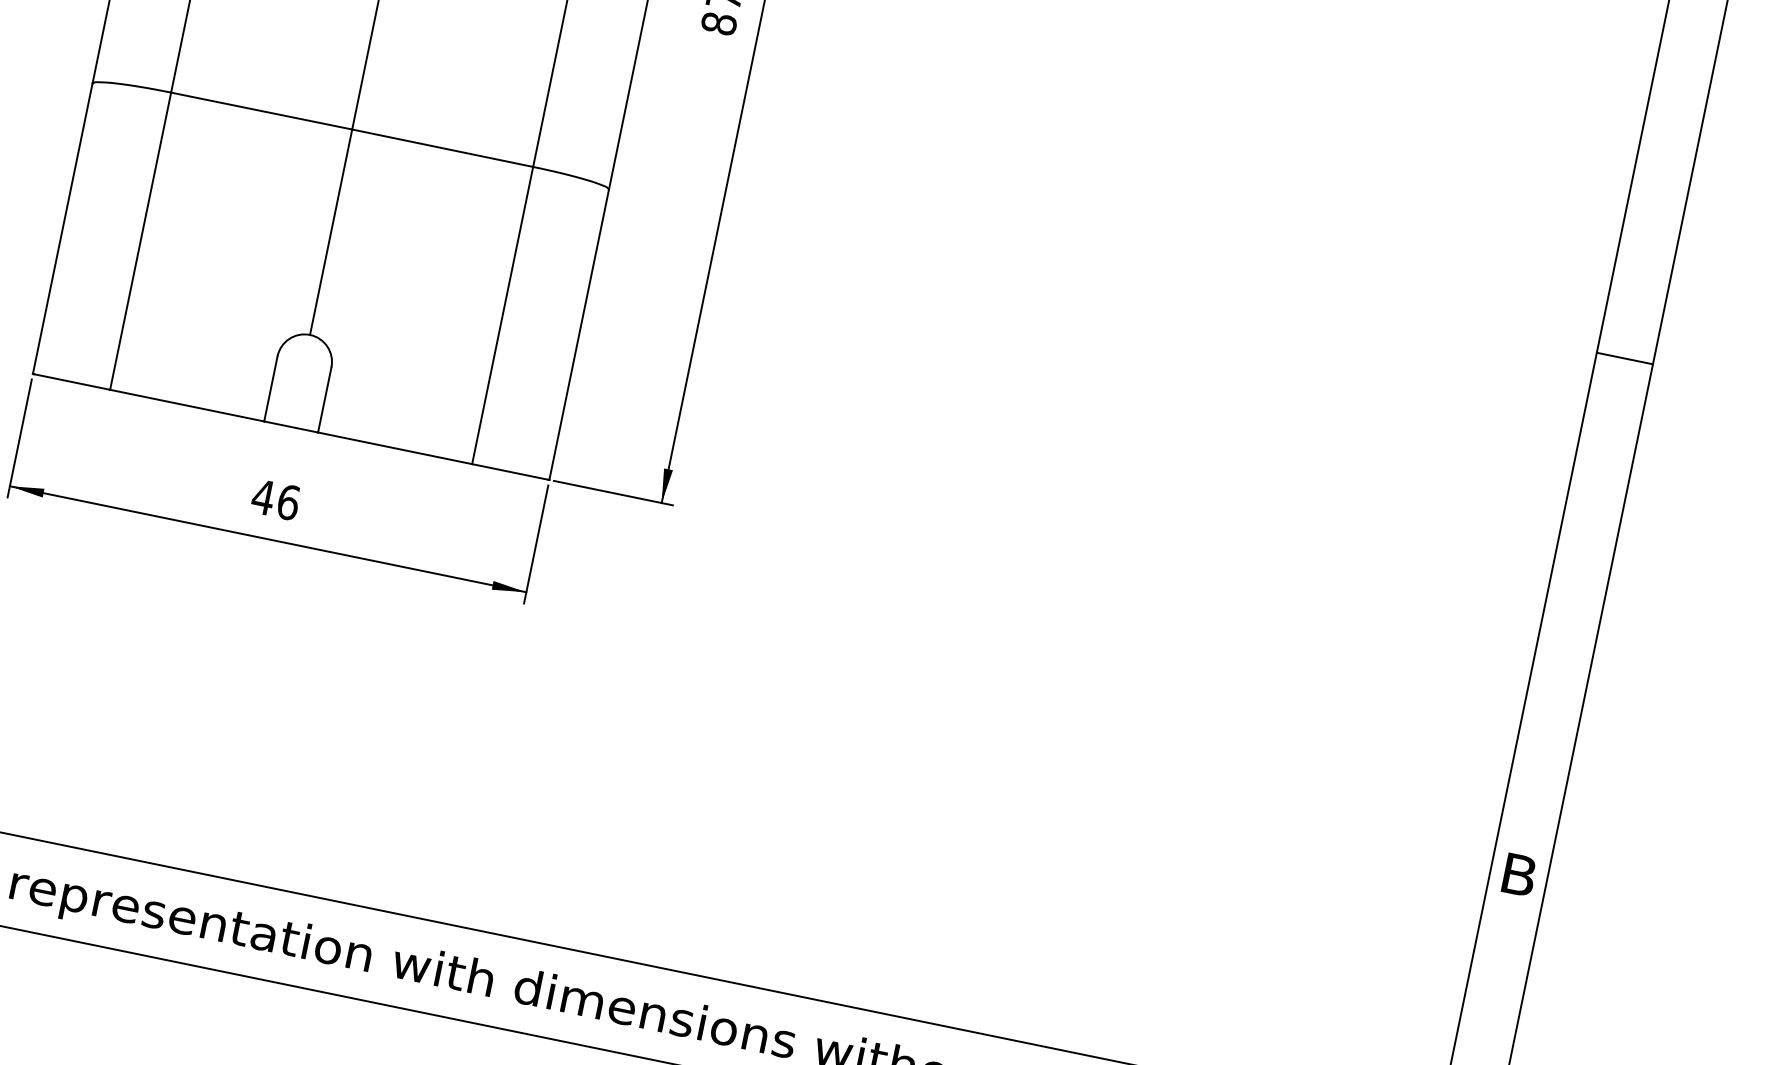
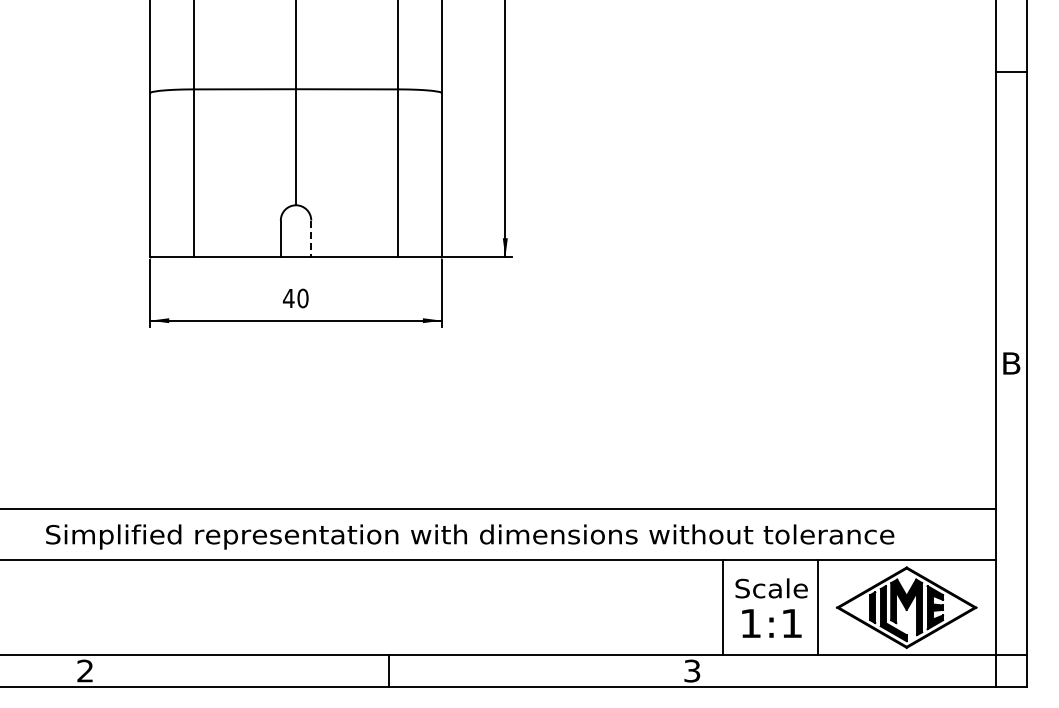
line: (324, 401) -> (311, 239), solid -> dashed
text: (287, 502) -> (302, 298), 46 -> 40

